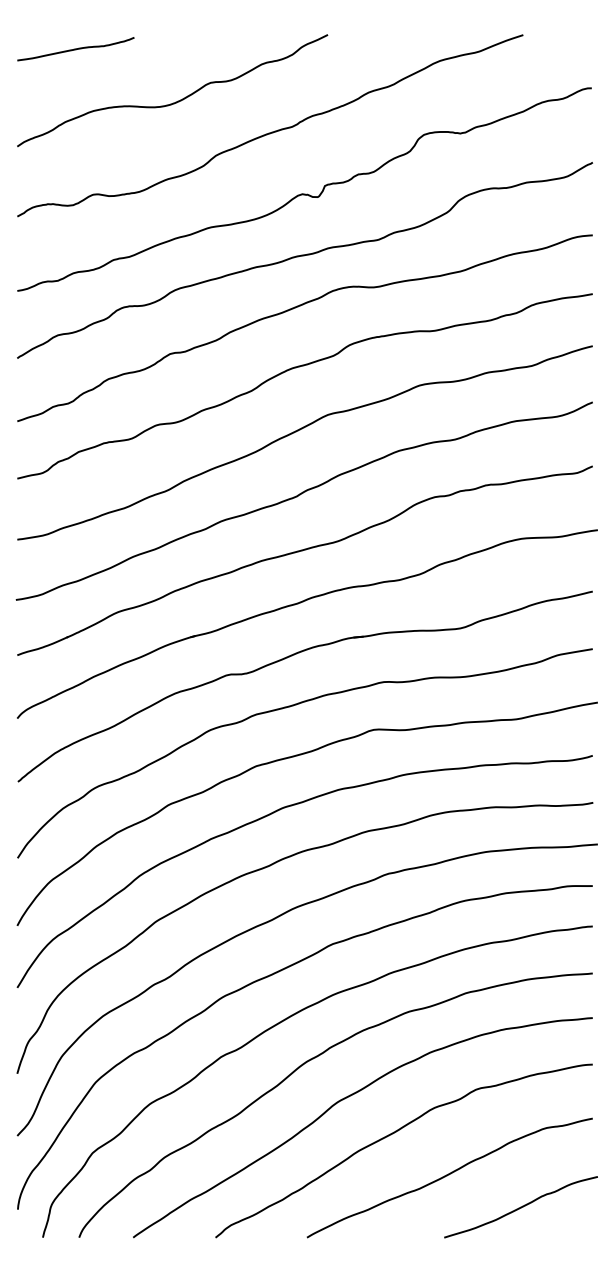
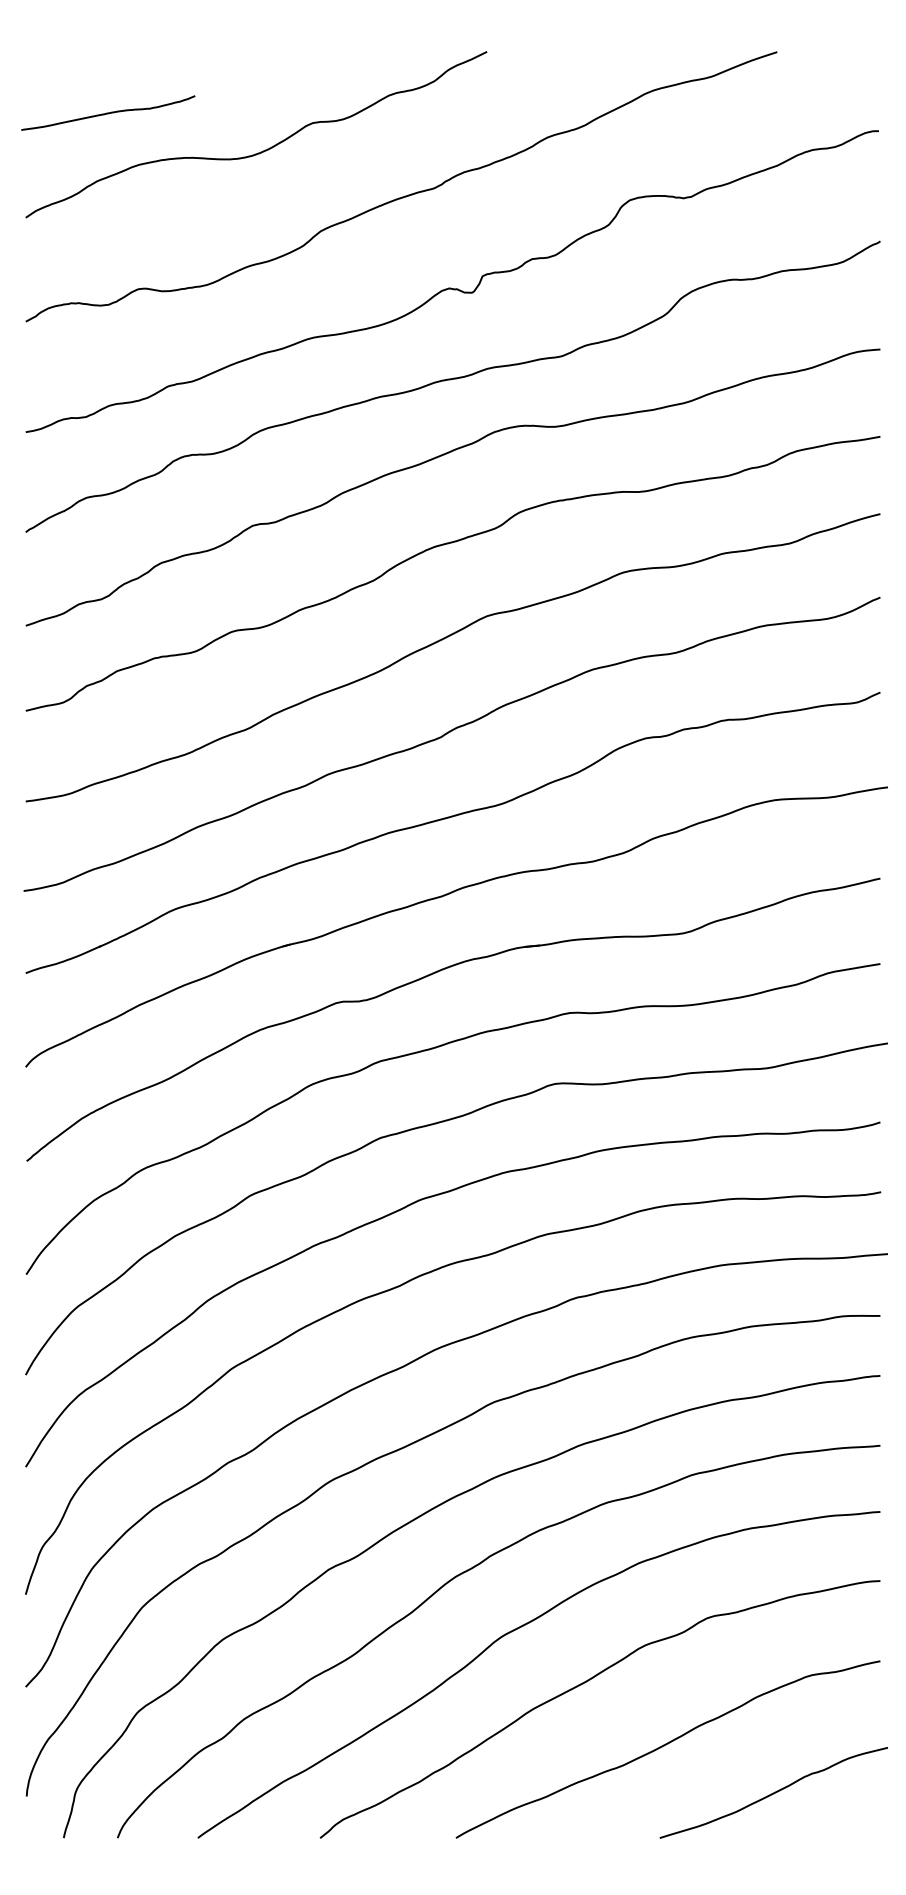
curve: (75, 49) -> (107, 113), moved

